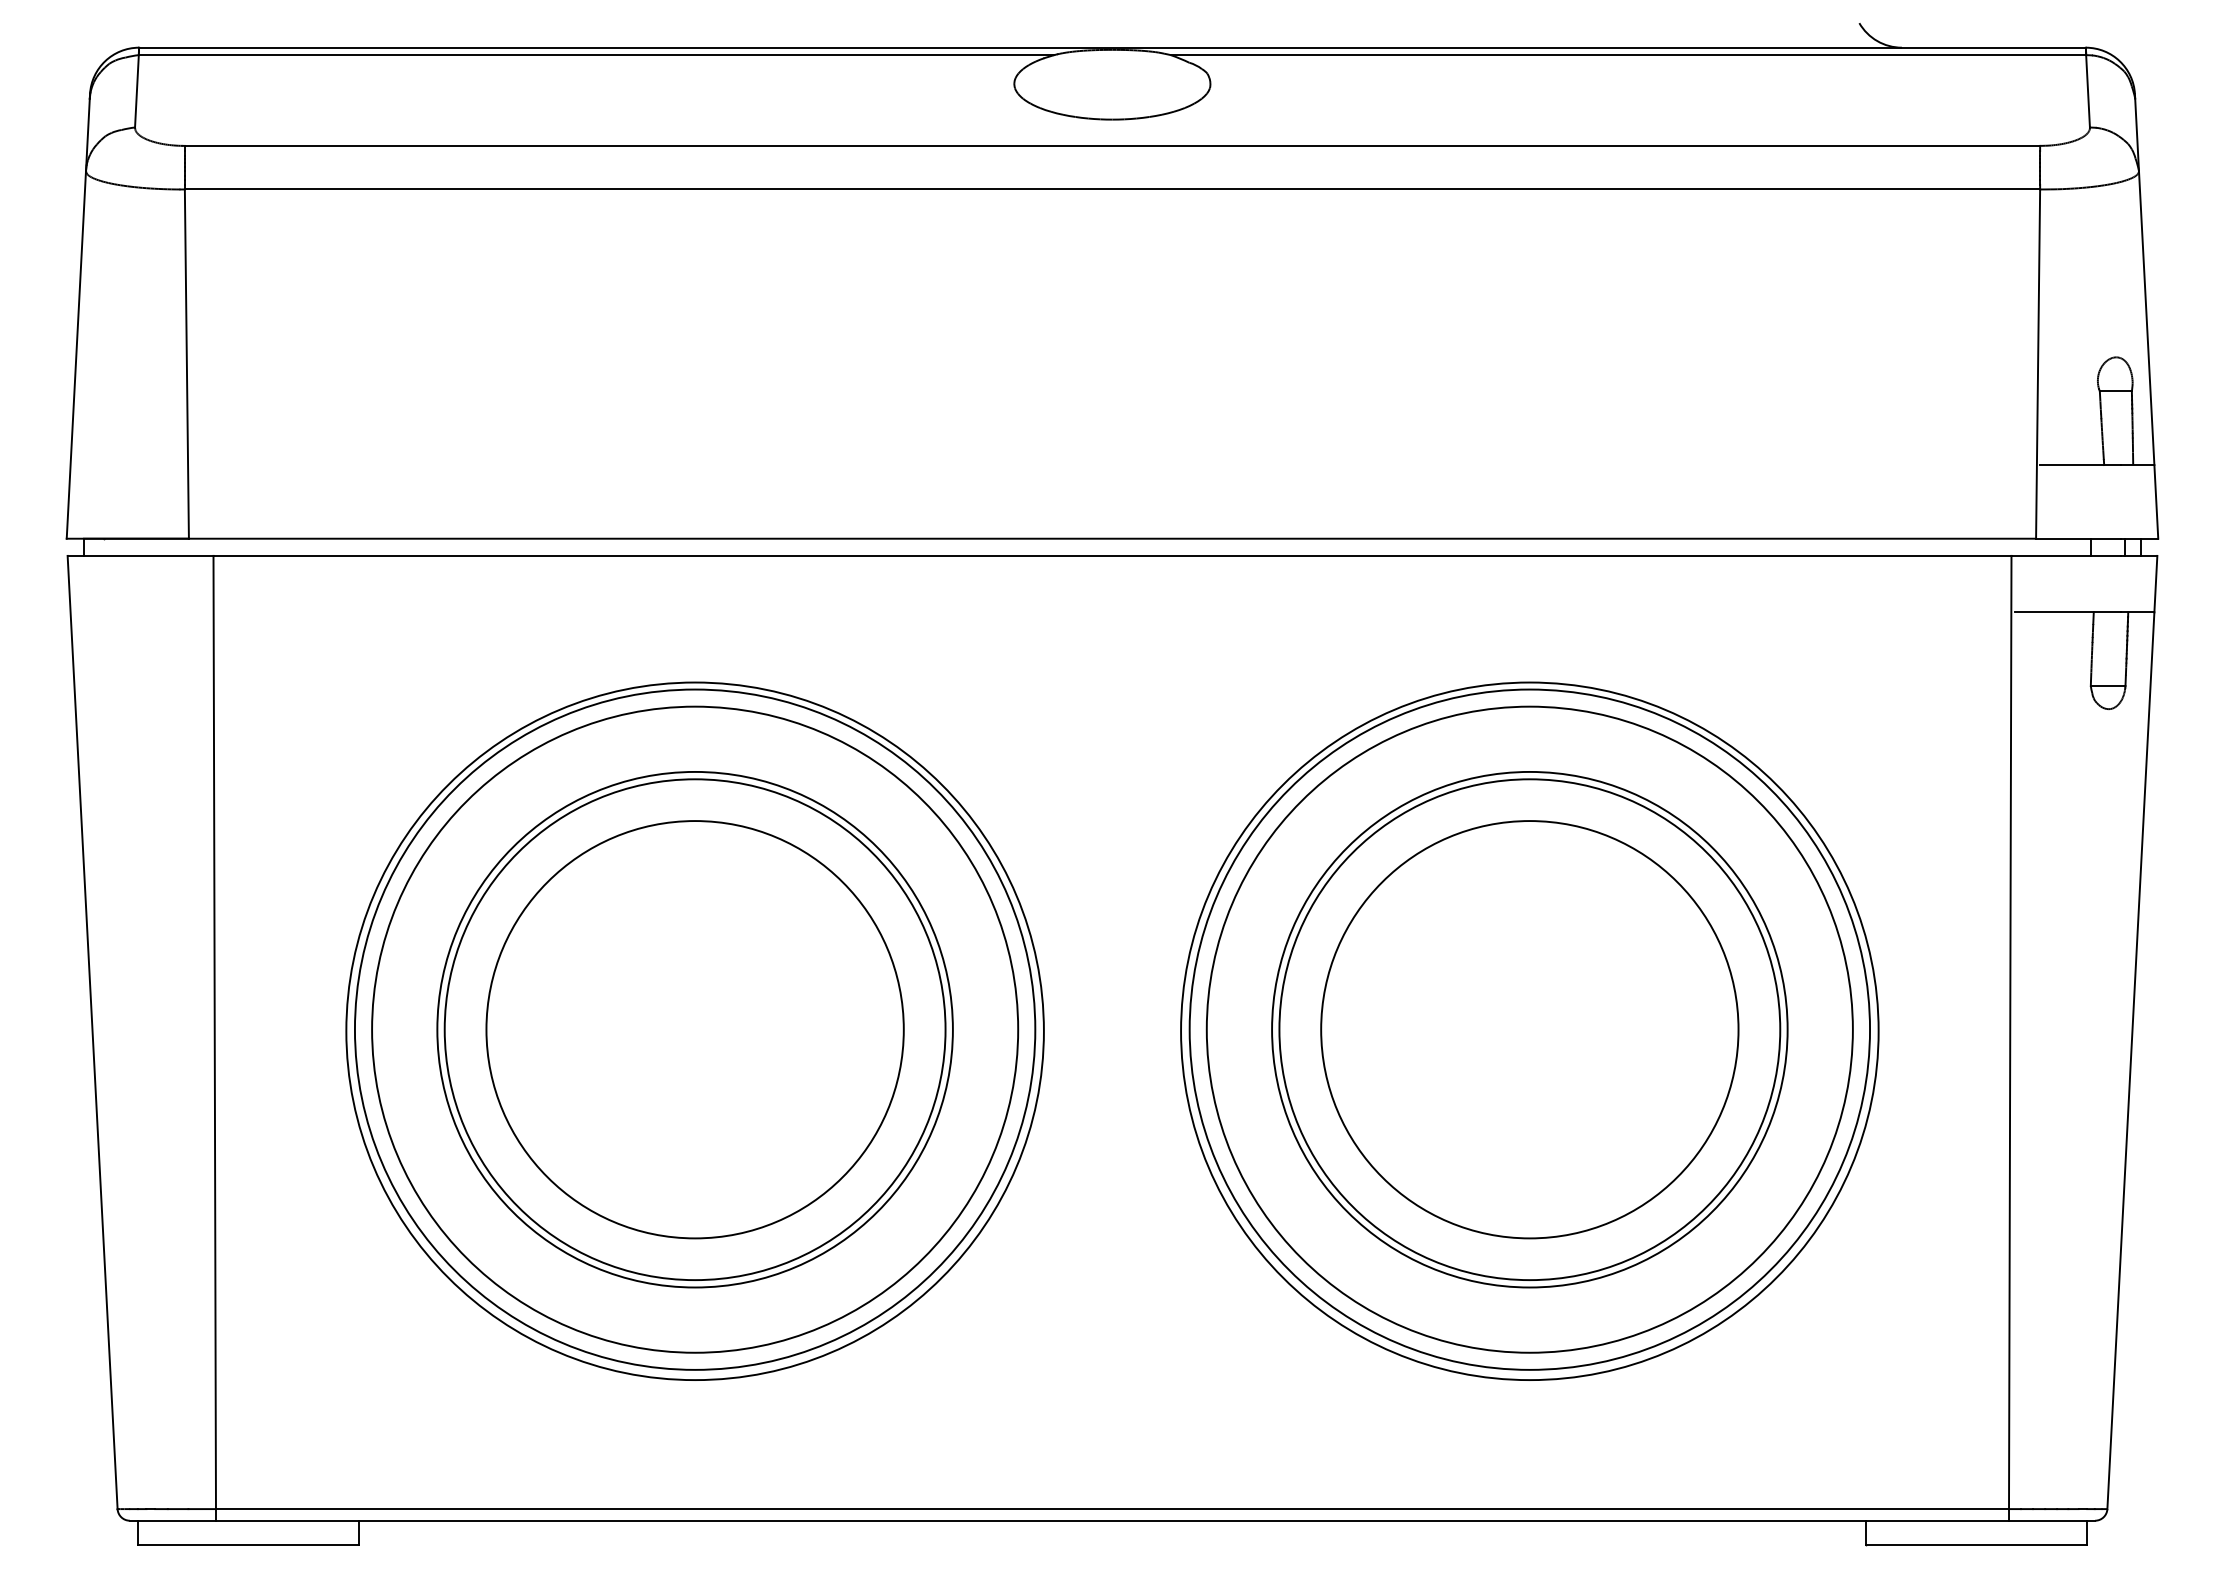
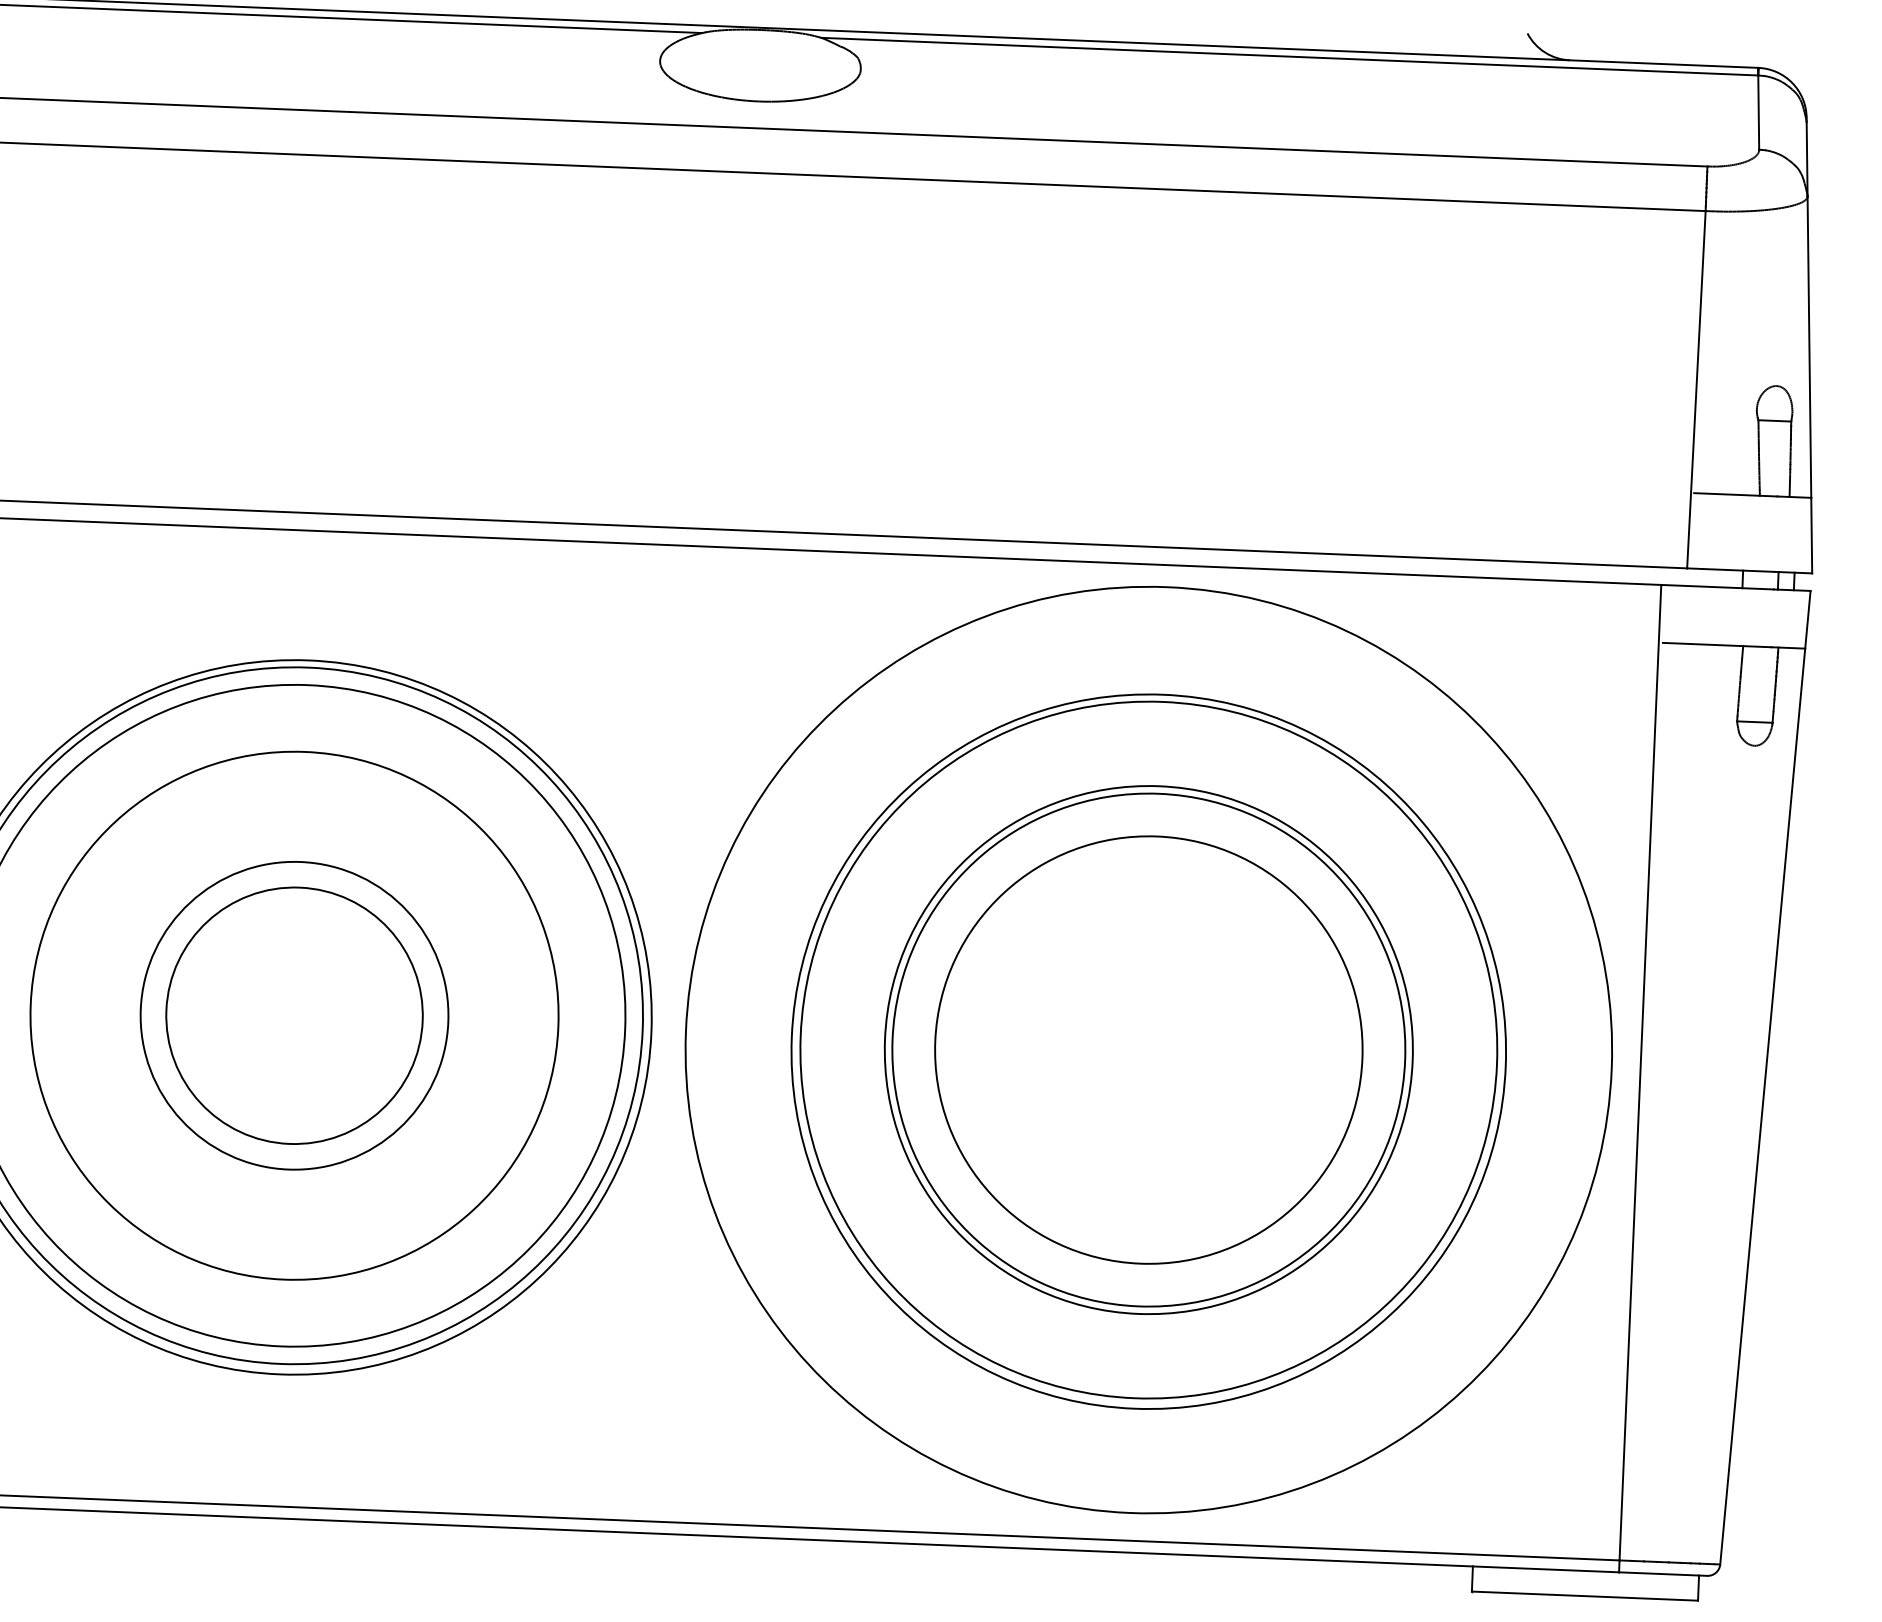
circle: (694, 1029) -> (293, 1015), size x0.6
circle: (694, 1029) -> (293, 1015), size x0.6
circle: (1529, 1029) -> (1148, 1049), size x1.4

